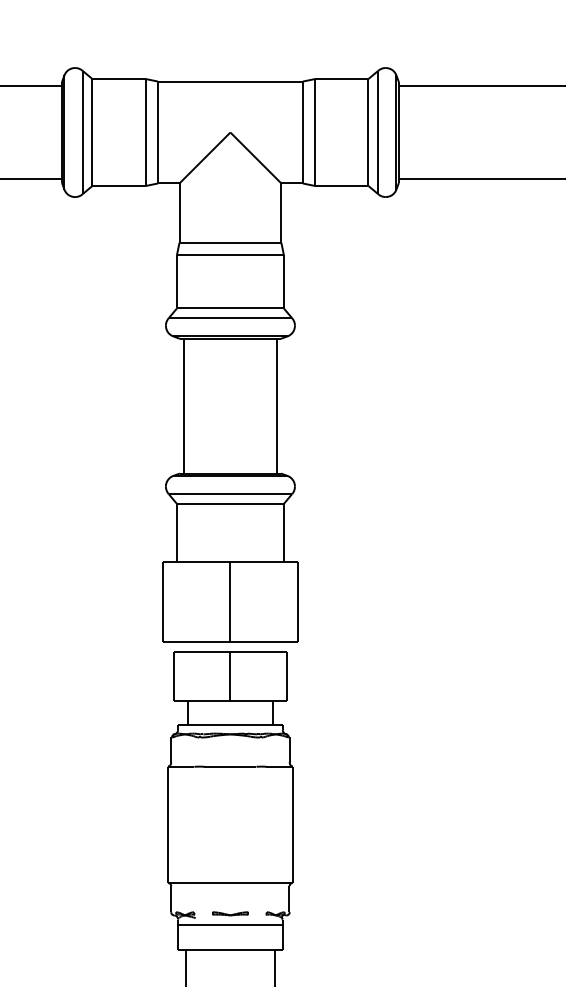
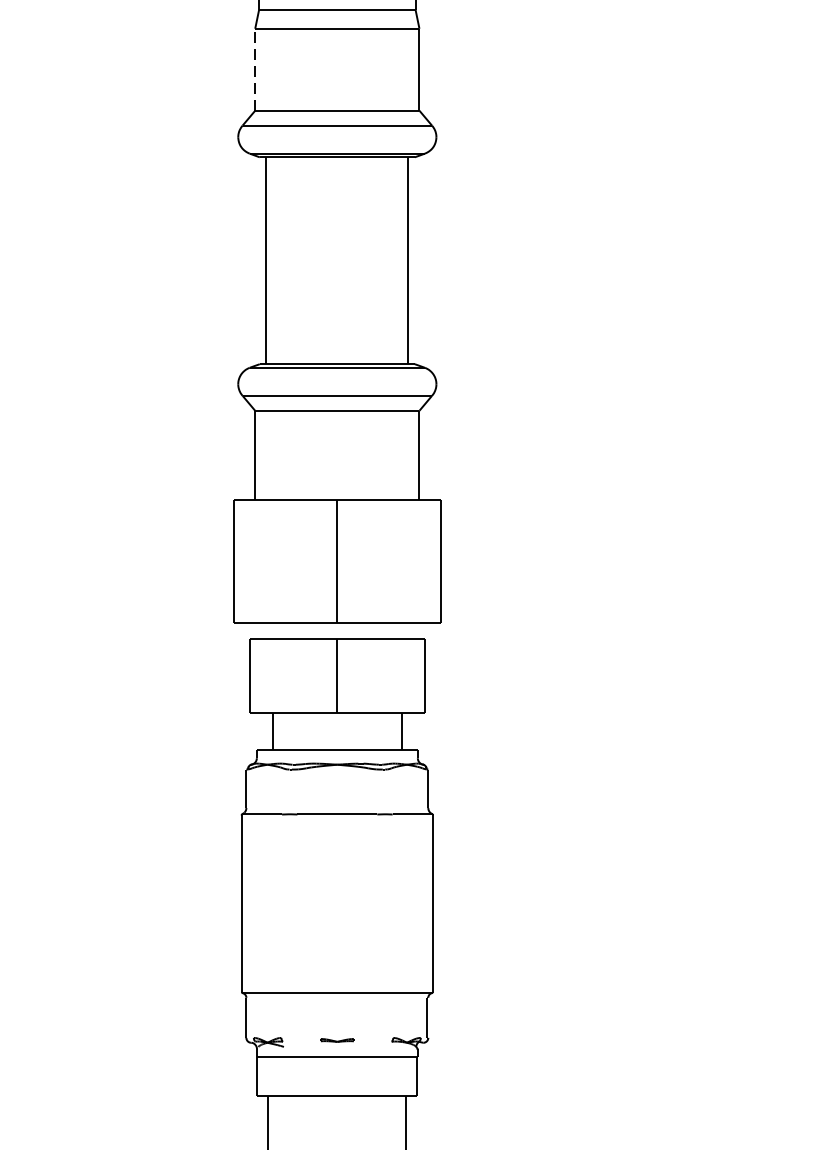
line: (176, 281) -> (254, 69), solid -> dashed
part: (230, 913) -> (337, 1039), size x0.6

